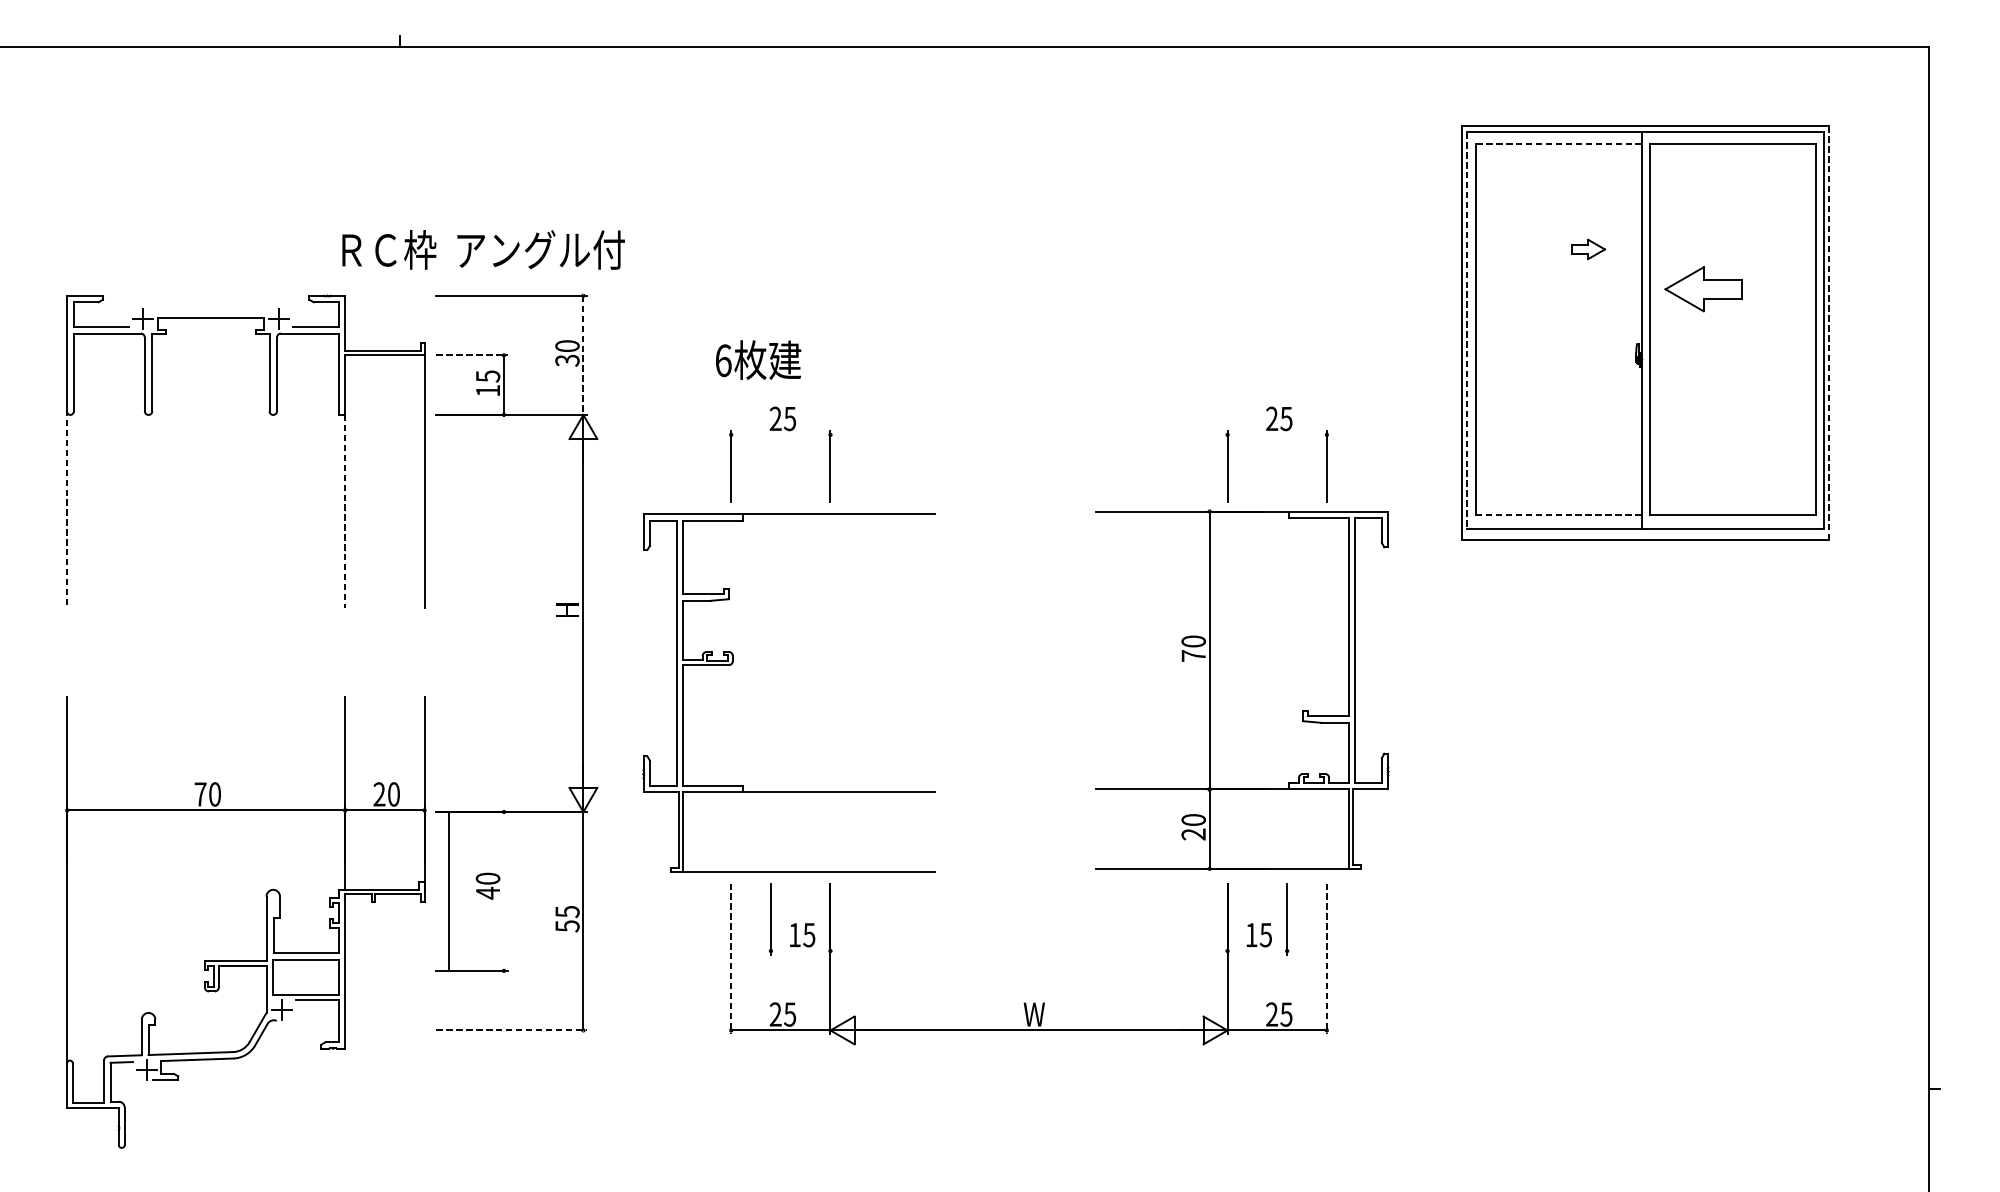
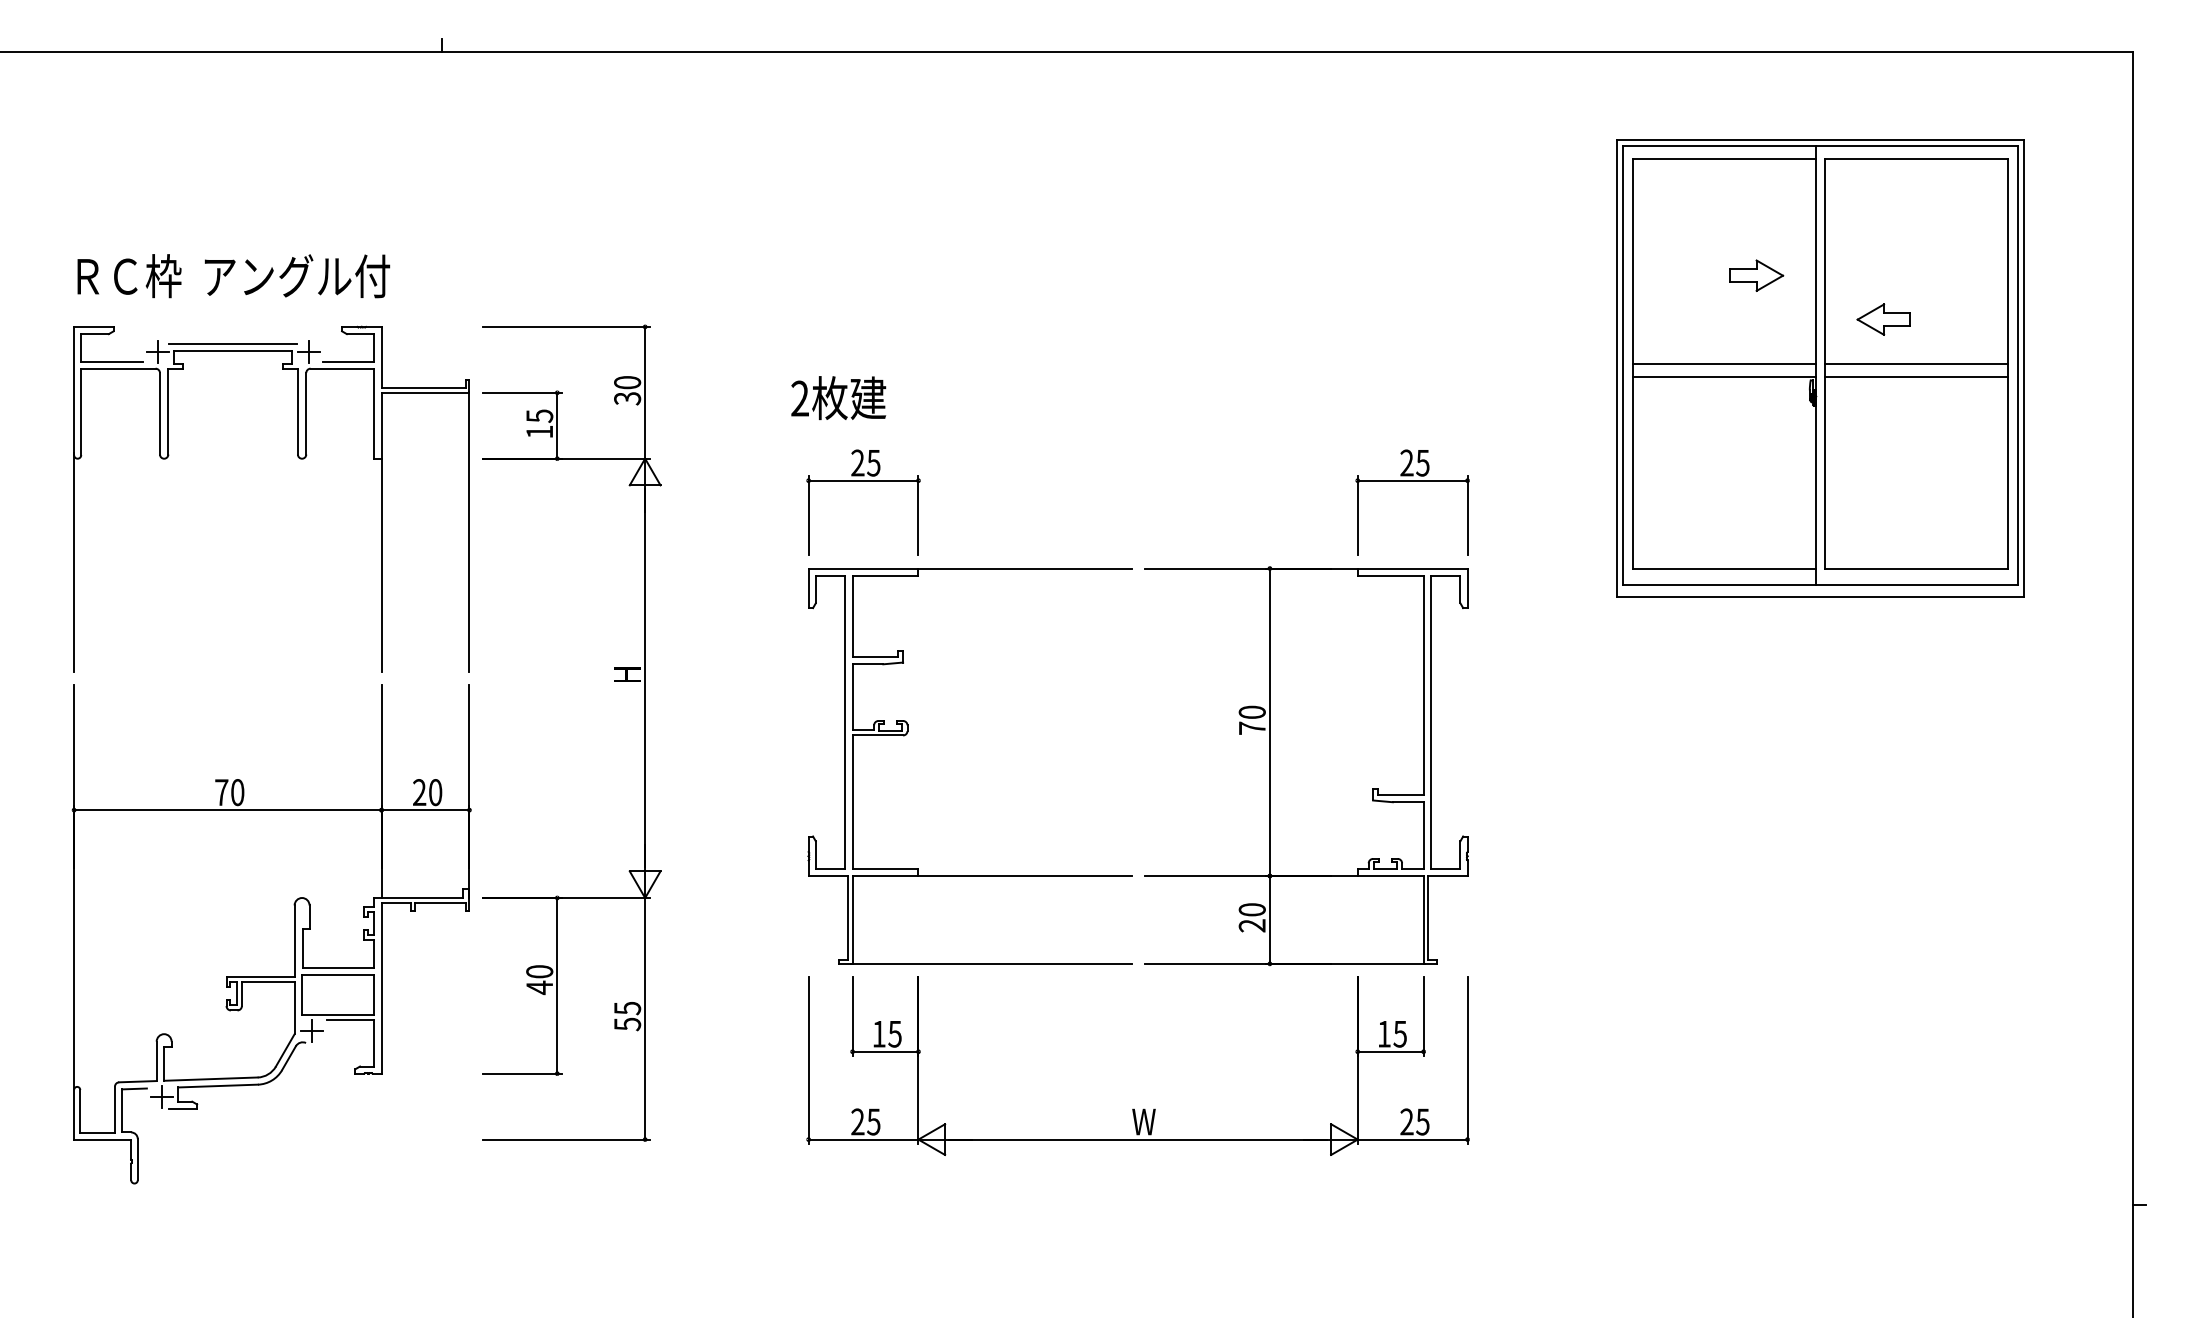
line: (1559, 143) -> (1724, 158), dashed -> solid
part: (1588, 249) -> (1756, 275), size x1.43
text: (483, 250) -> (233, 276), moved
part: (1702, 289) -> (1883, 319), size x0.62
line: (210, 310) -> (232, 343), added
line: (1558, 328) -> (1723, 363), added
line: (1732, 328) -> (1916, 363), added
line: (1466, 330) -> (1622, 365), dashed -> solid
line: (1829, 333) -> (2023, 368), dashed -> solid
line: (1558, 340) -> (1723, 376), added
line: (1732, 340) -> (1916, 376), added
line: (472, 355) -> (522, 392), dashed -> solid
line: (583, 355) -> (645, 392), dashed -> solid
text: (723, 360) -> (800, 398), 6 -> 2
line: (780, 434) -> (863, 480), added
line: (1277, 434) -> (1412, 480), added
line: (67, 508) -> (74, 562), dashed -> solid
line: (345, 511) -> (381, 565), dashed -> solid
line: (1559, 515) -> (1724, 569), dashed -> solid
part: (732, 664) -> (907, 734), moved
part: (1242, 690) -> (1306, 766), moved
line: (449, 891) -> (557, 985), moved
part: (245, 922) -> (271, 934), moved
line: (800, 950) -> (885, 1051), added
line: (1257, 950) -> (1390, 1051), added
line: (731, 959) -> (808, 1061), dashed -> solid
line: (1326, 959) -> (1467, 1061), dashed -> solid
line: (512, 1030) -> (566, 1139), dashed -> solid

